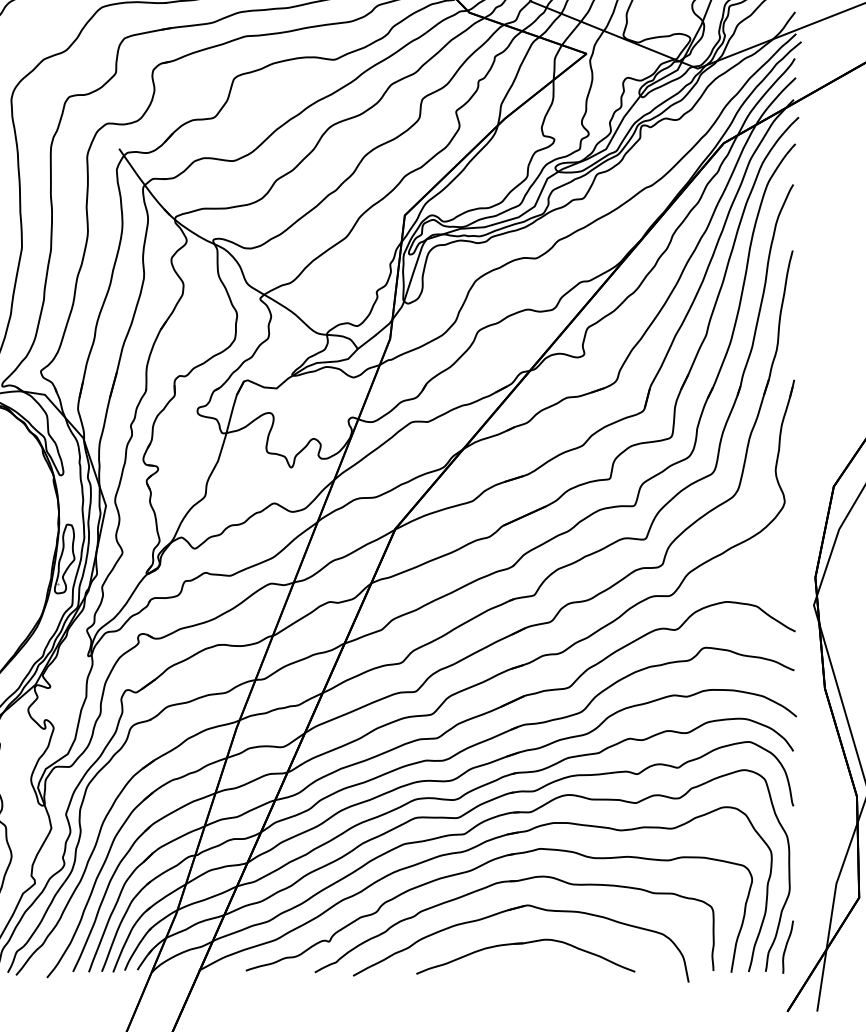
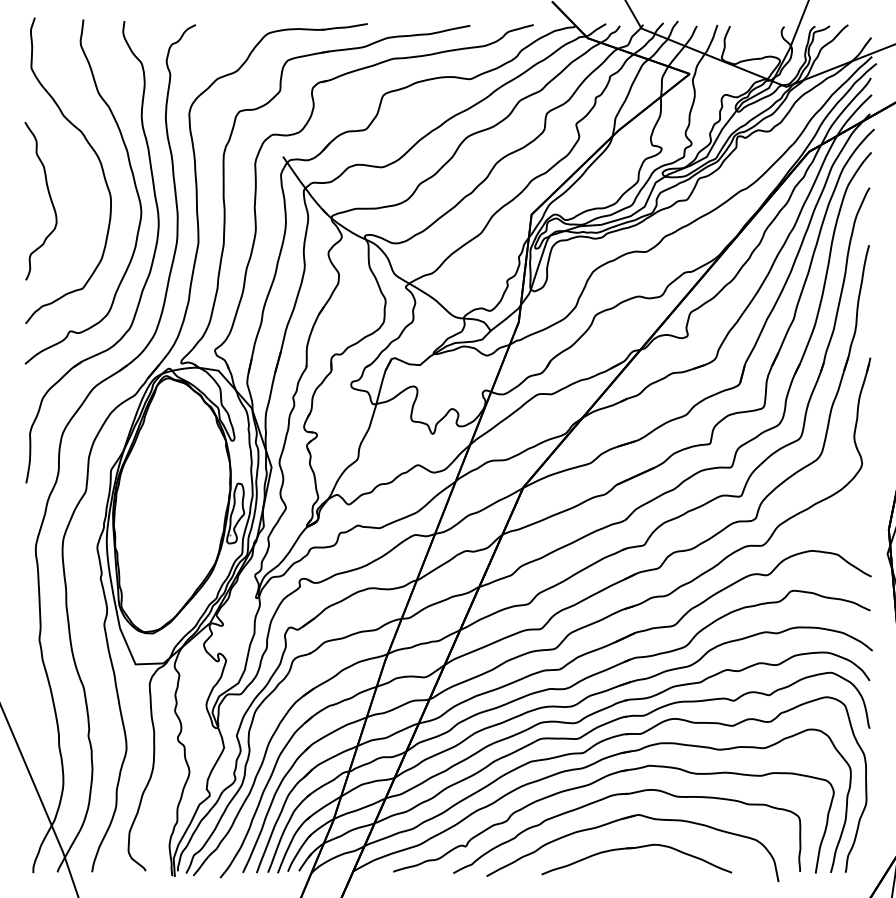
curve: (787, 946) -> (864, 850), removed

